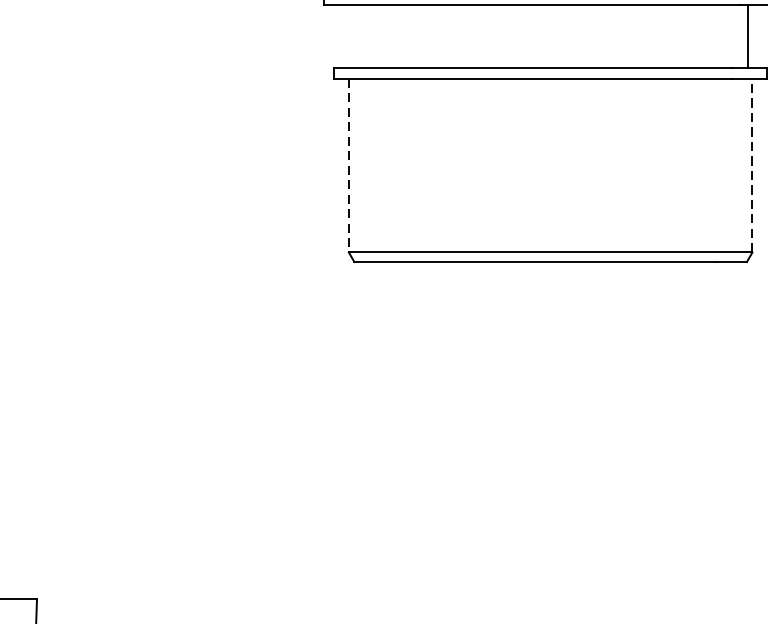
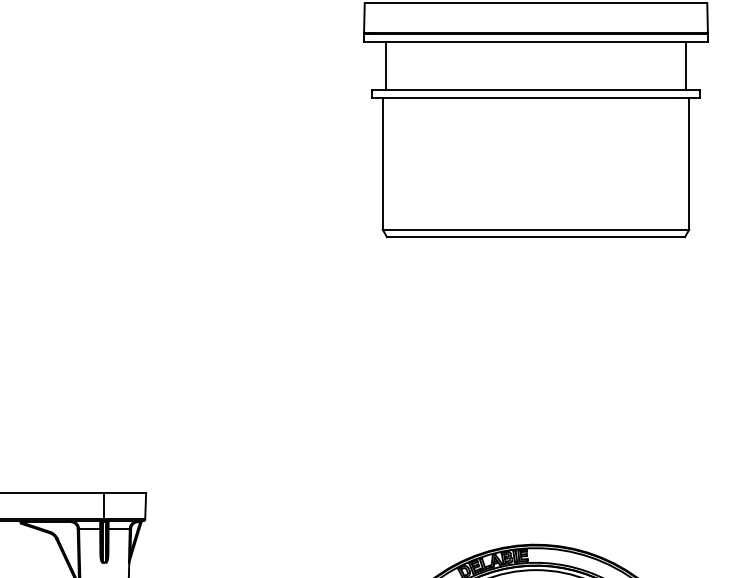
line: (353, 35) -> (386, 65), added
line: (348, 165) -> (382, 163), dashed -> solid
line: (752, 165) -> (689, 163), dashed -> solid

